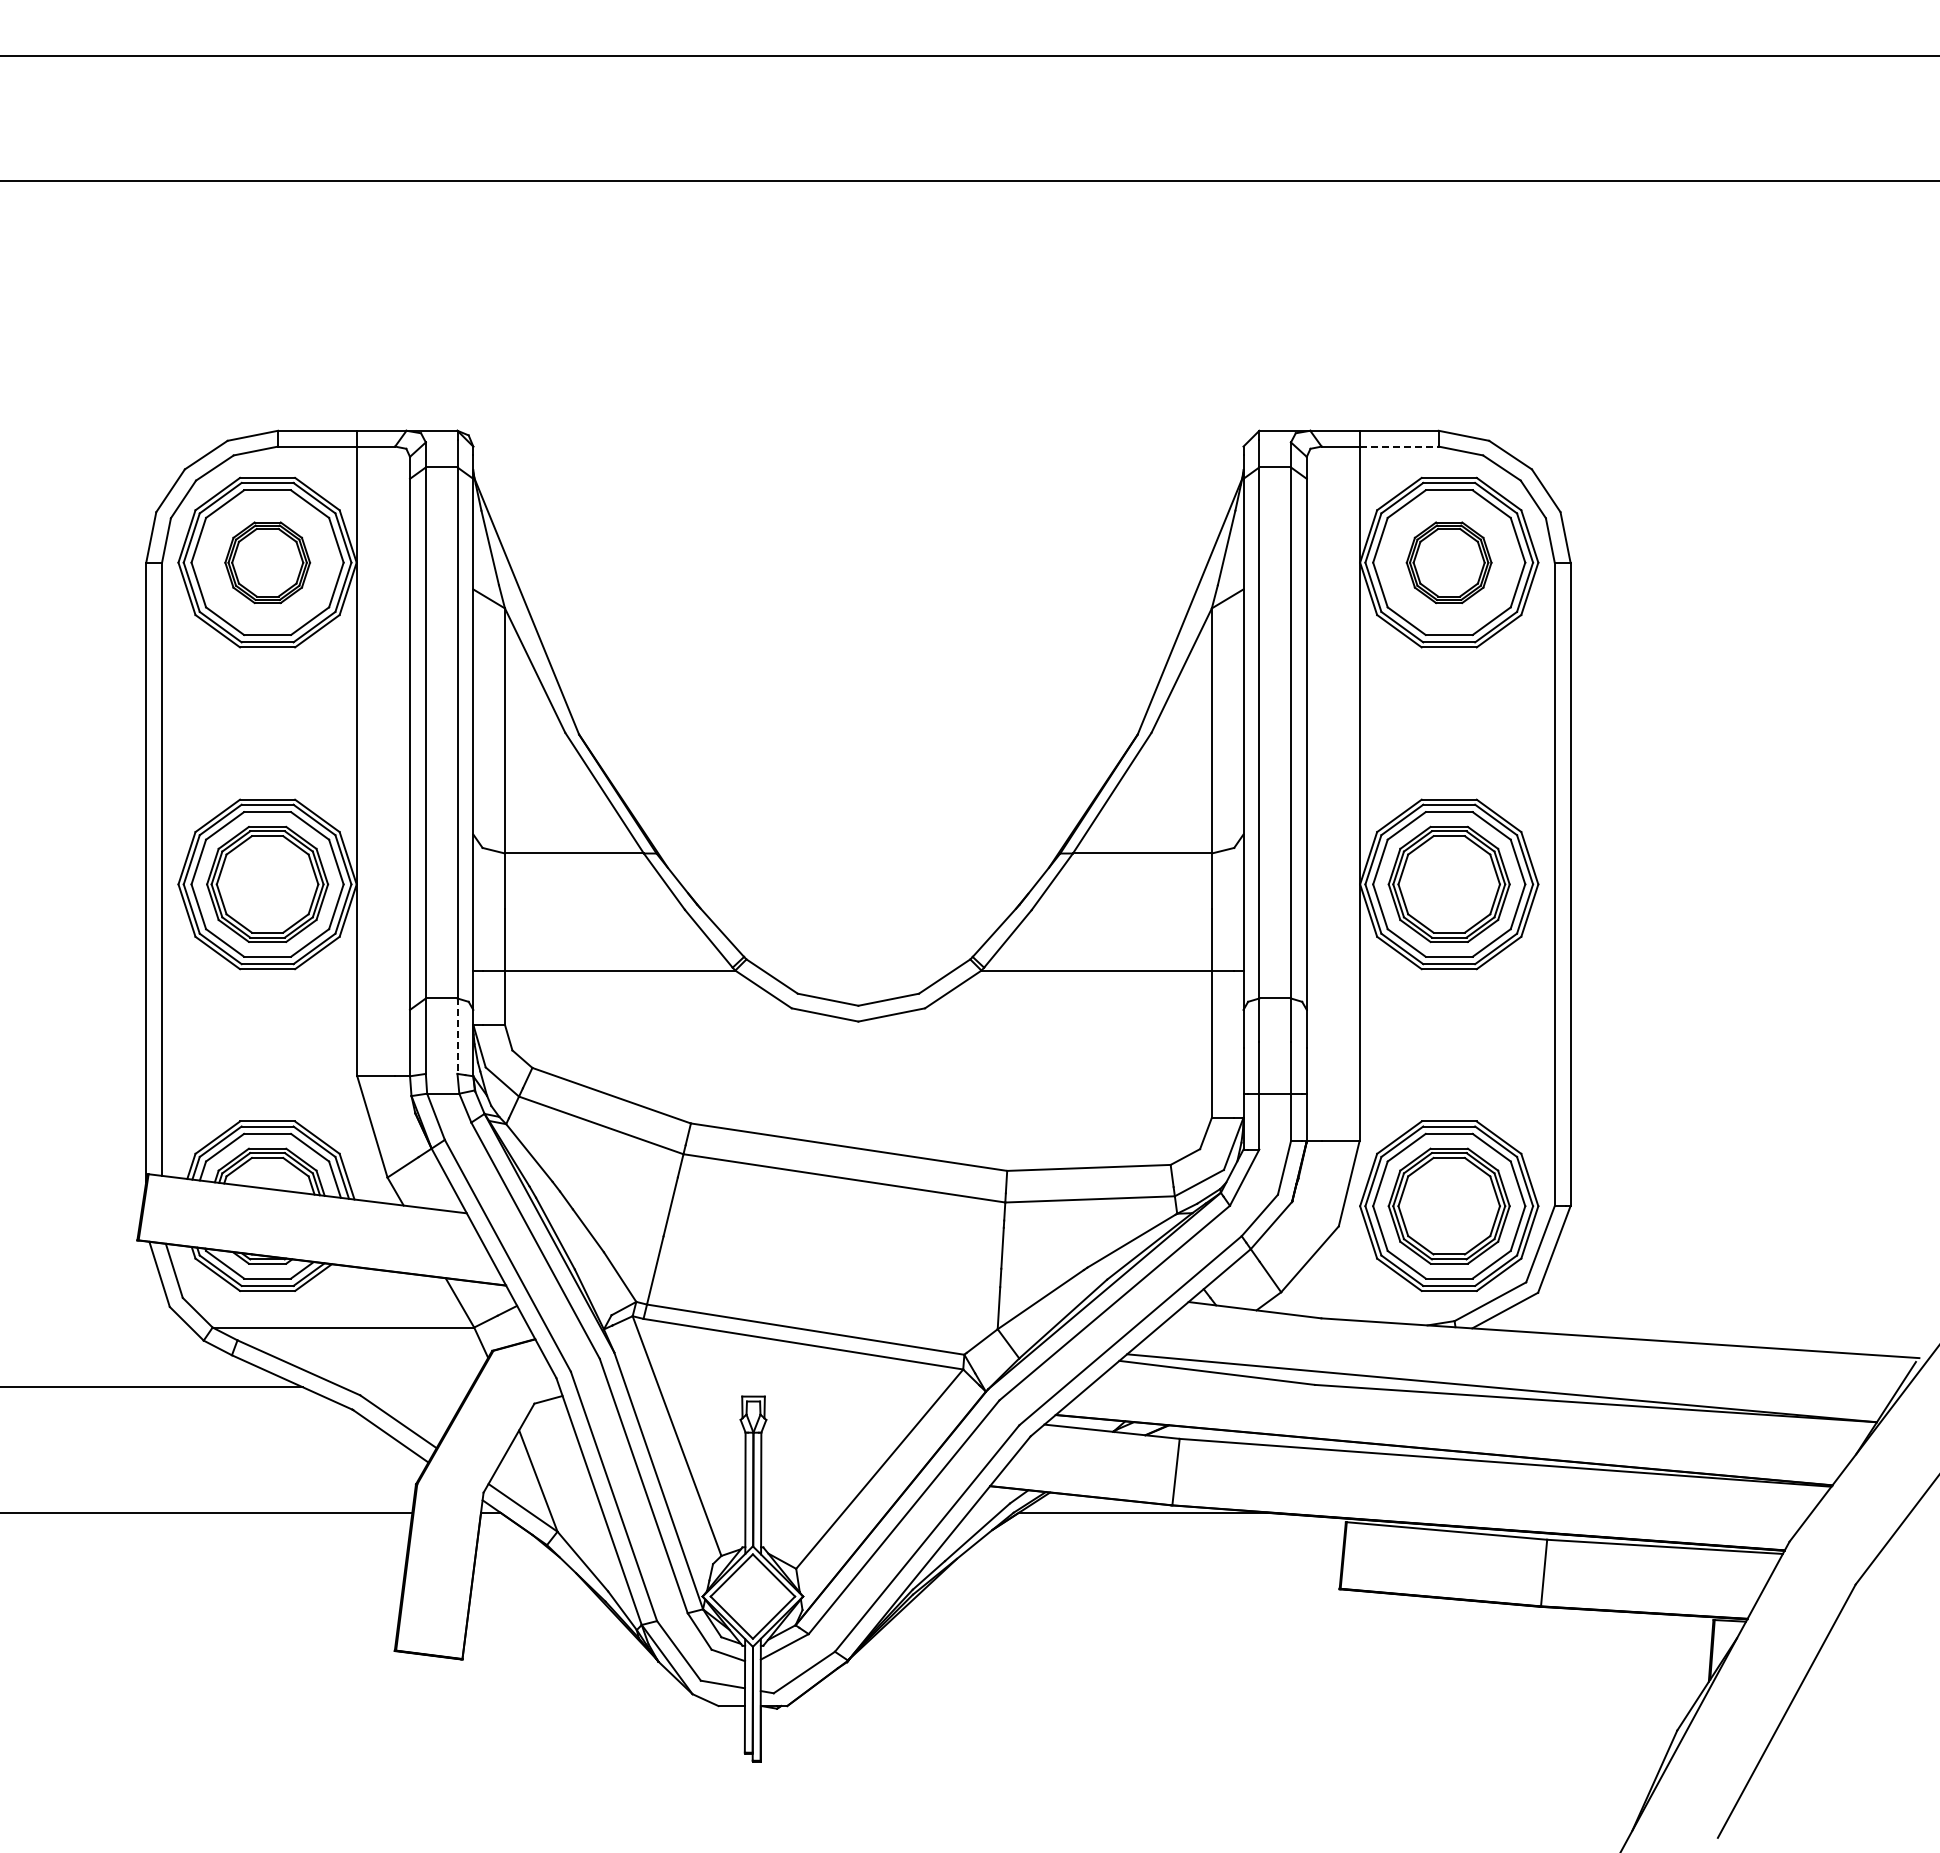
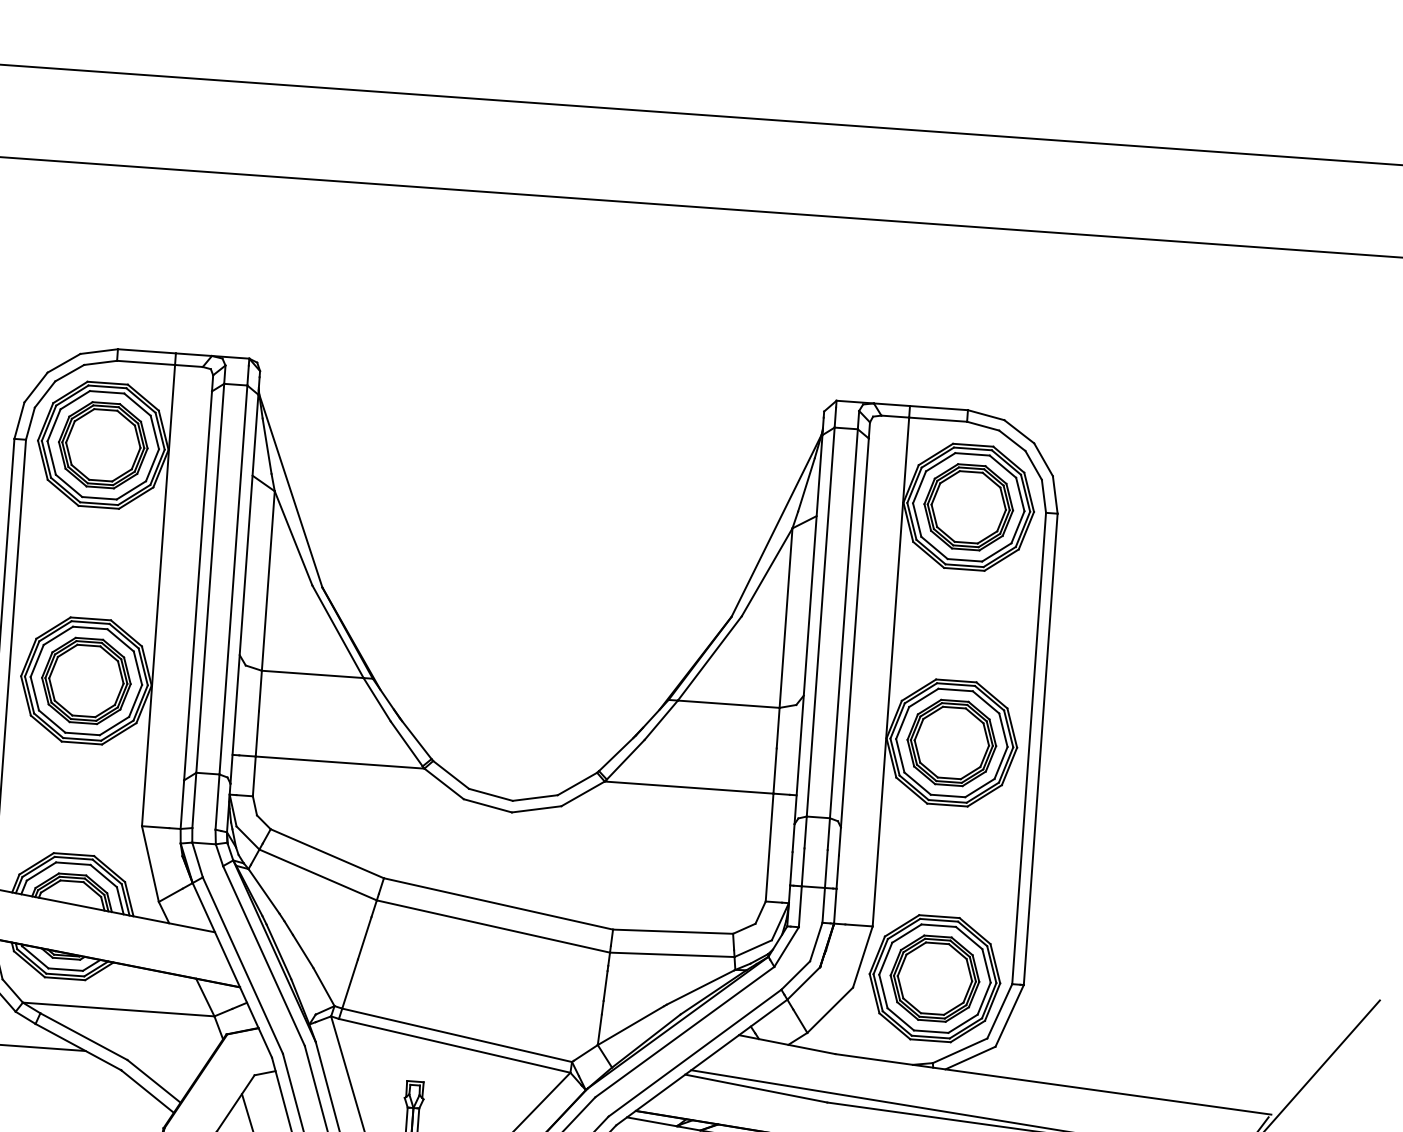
line: (1399, 446) -> (938, 419), dashed -> solid
part: (267, 562) -> (103, 445), size x1.43
part: (1448, 562) -> (968, 507), size x1.43
line: (457, 1036) -> (217, 802), dashed -> solid

